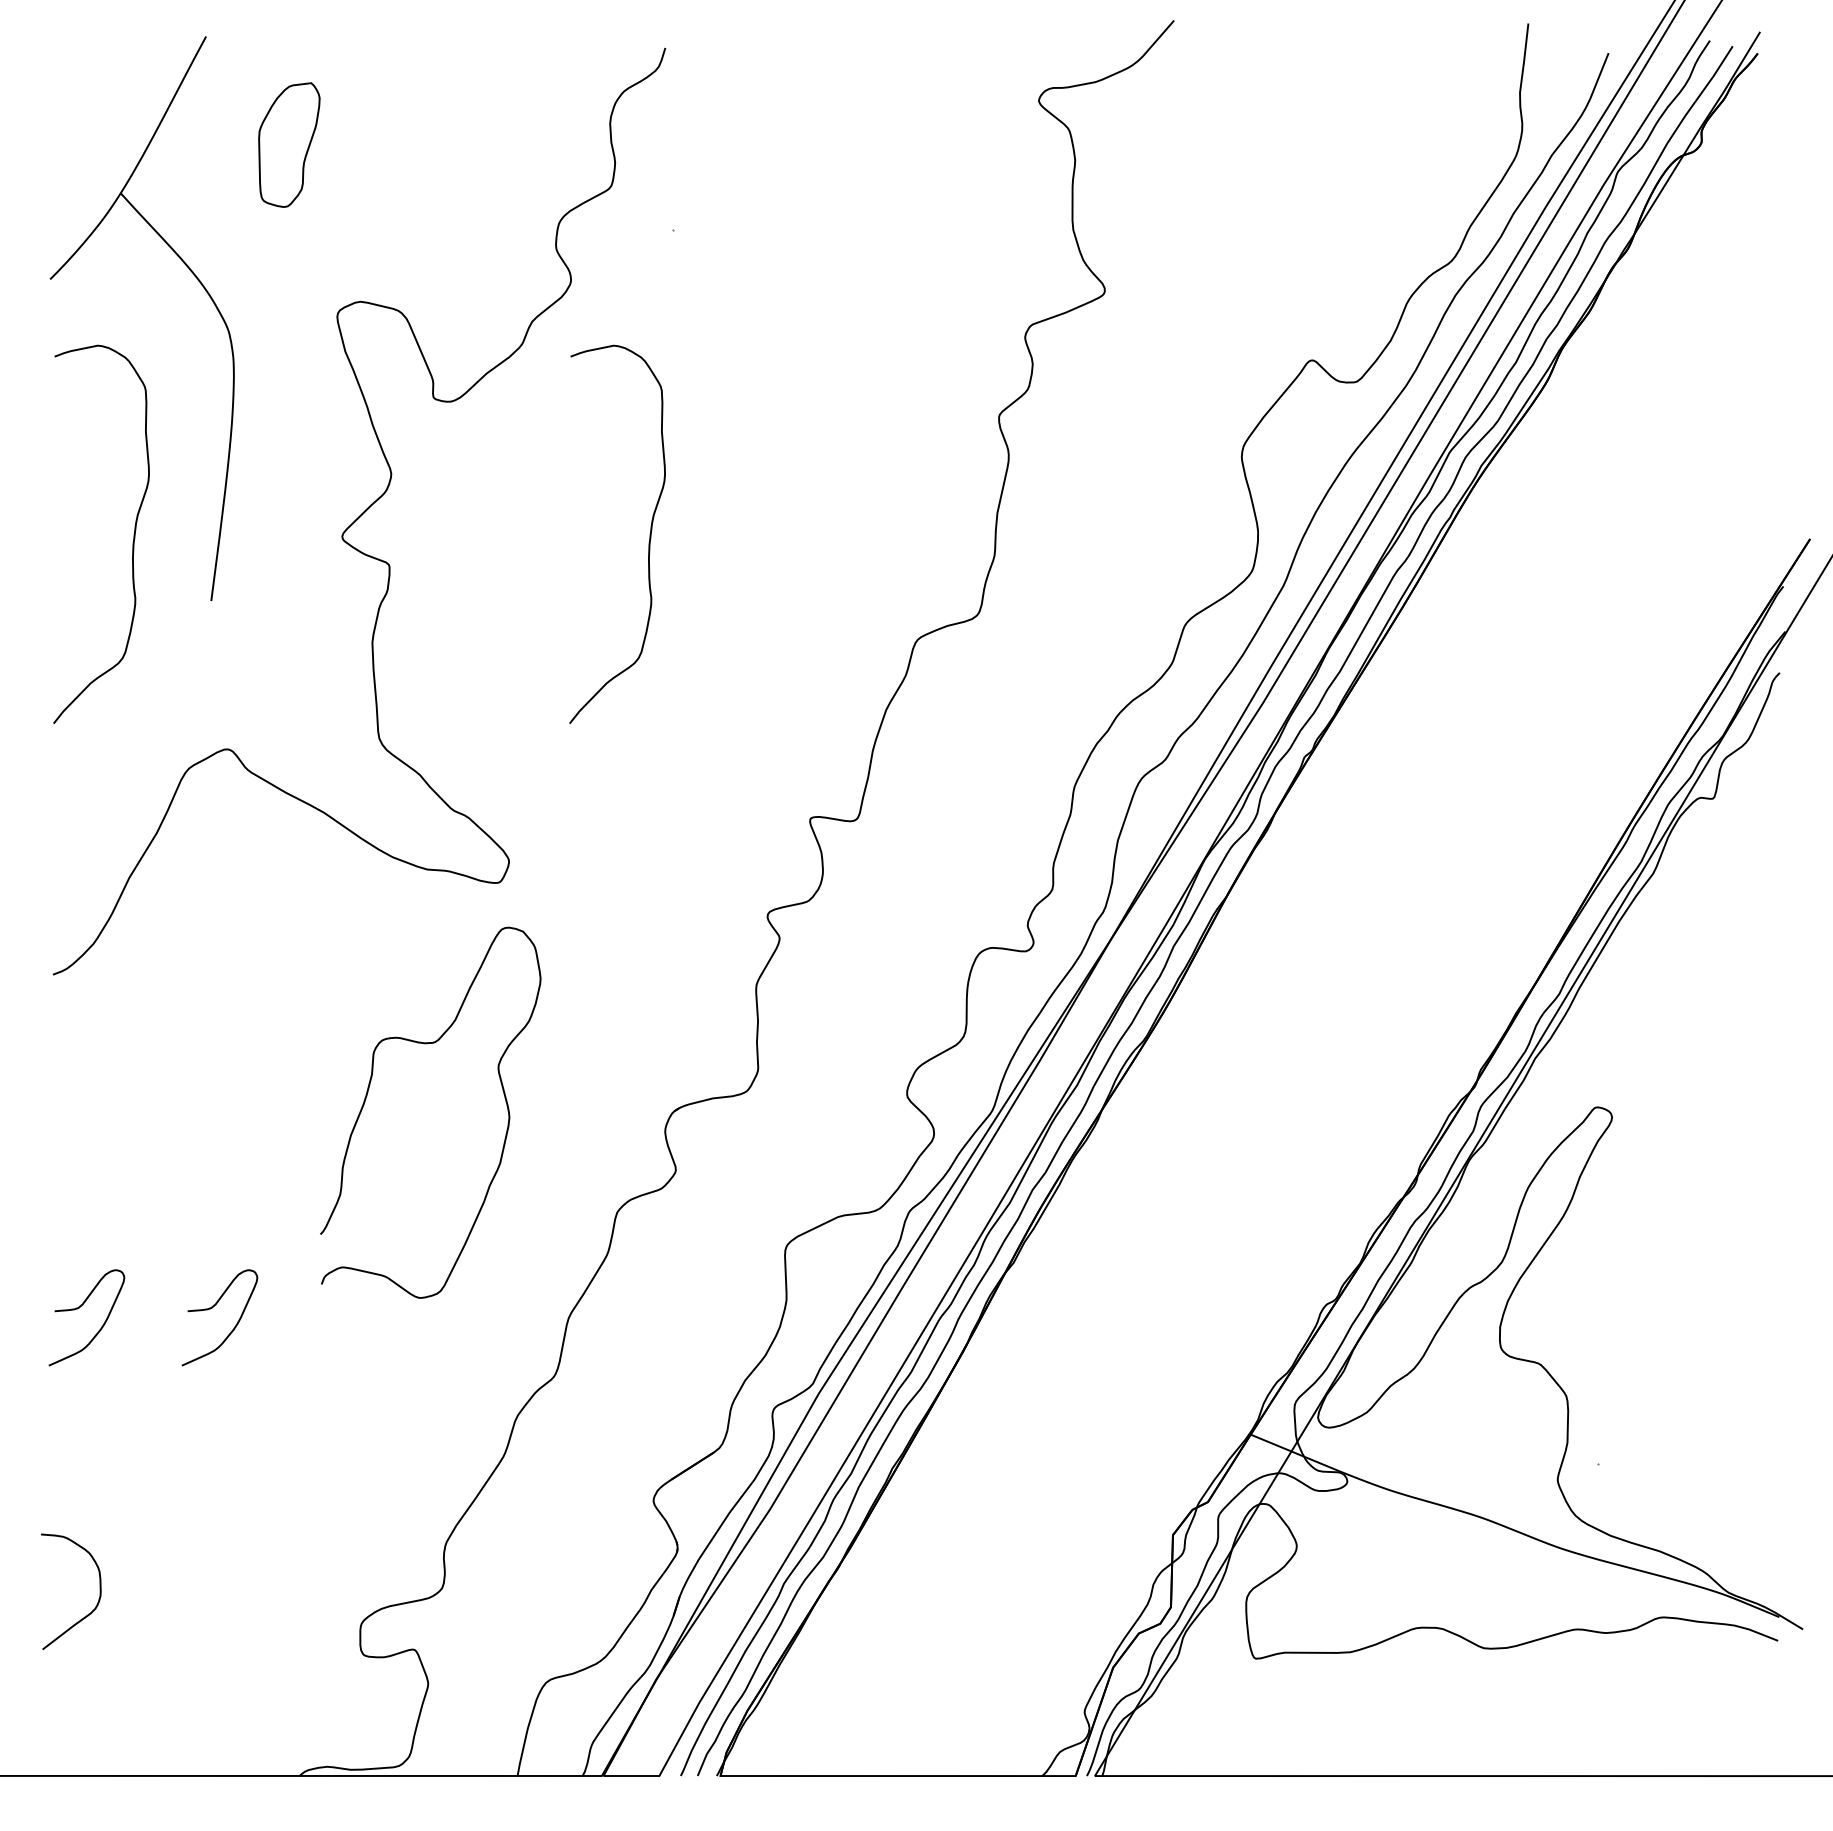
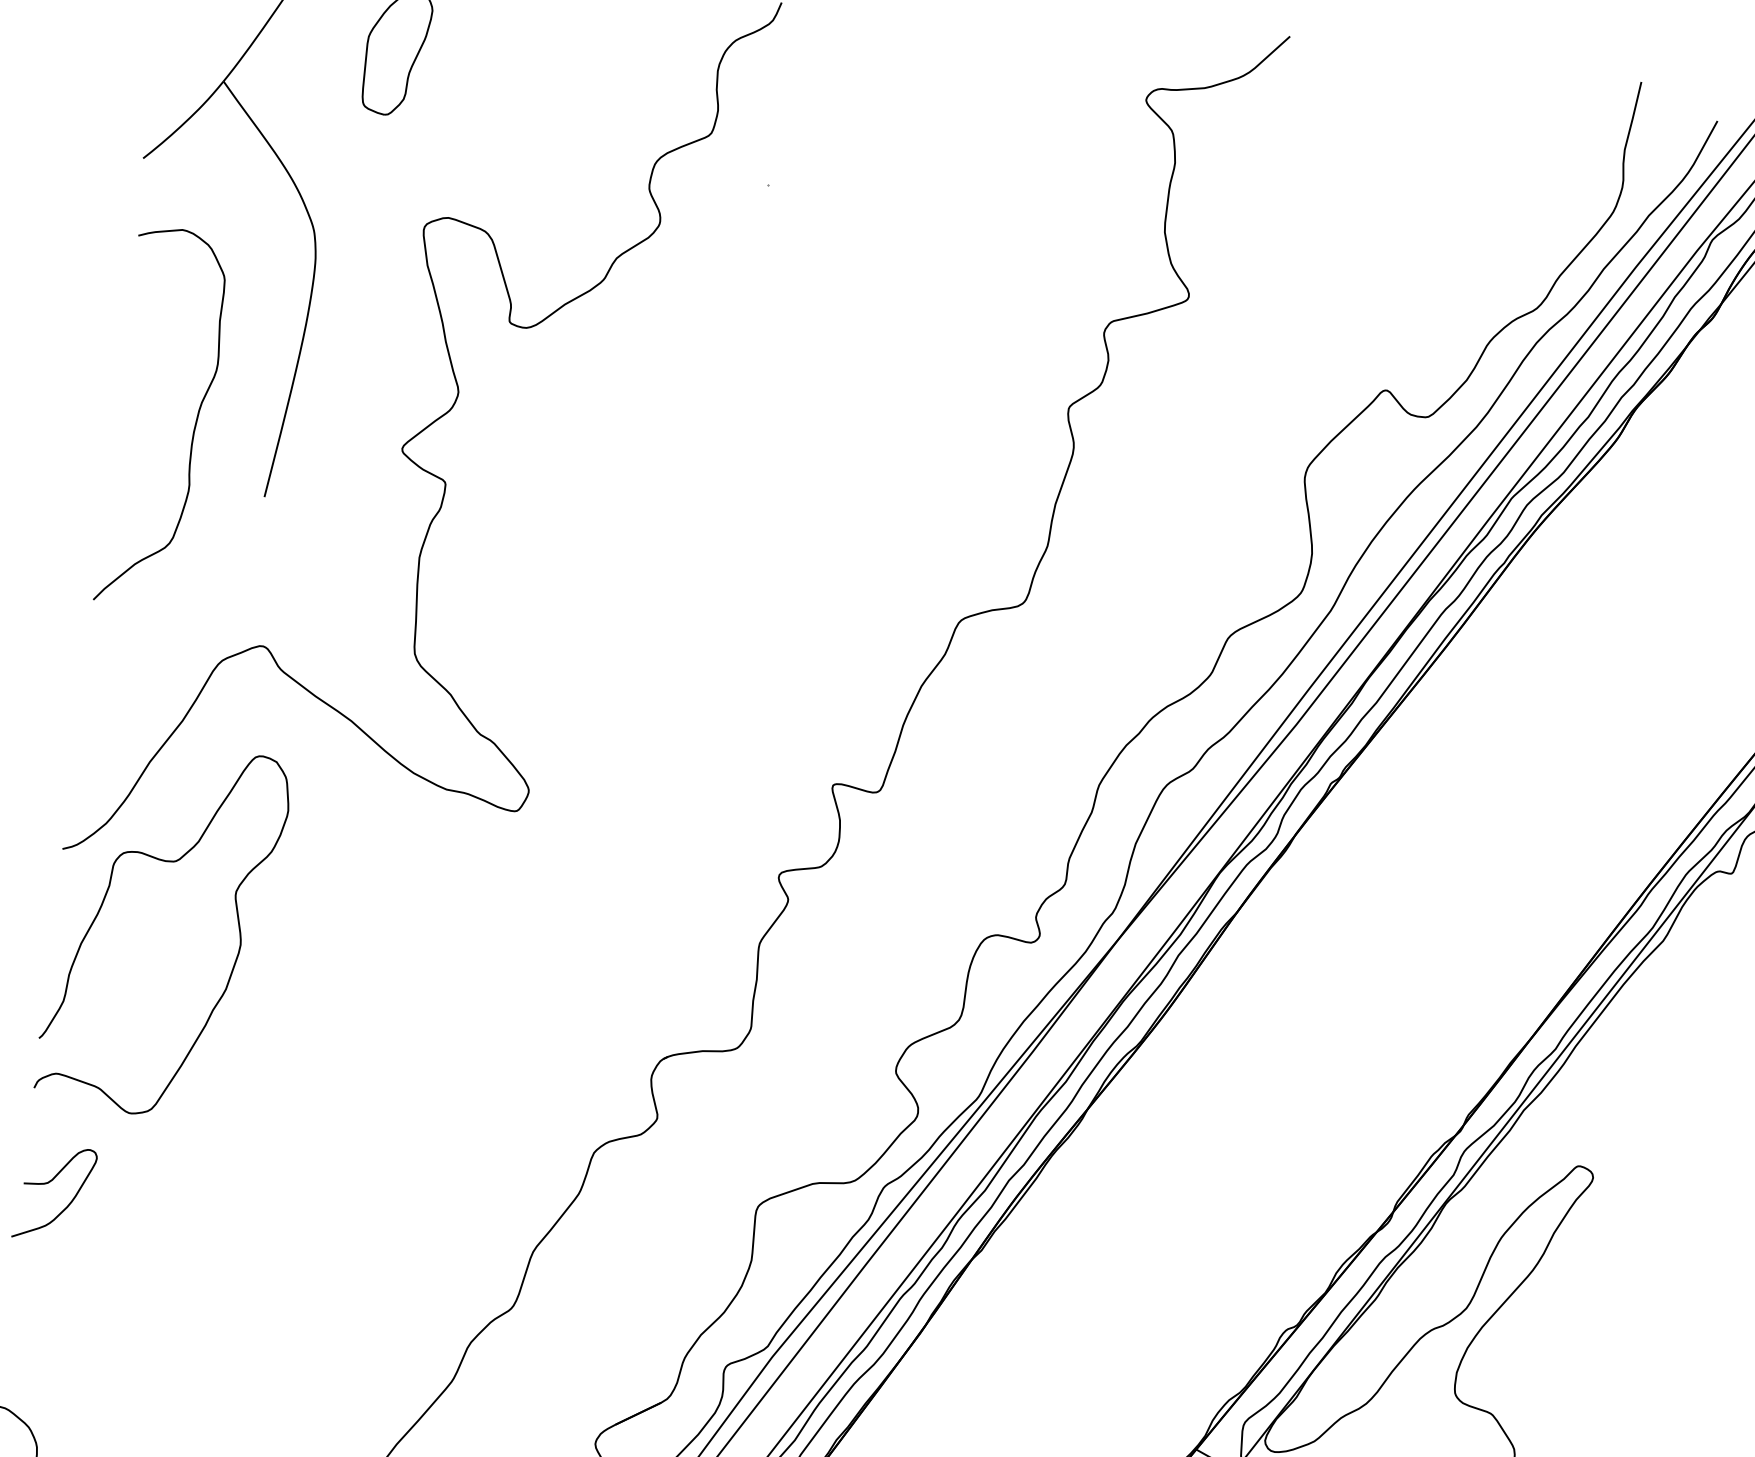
curve: (649, 534) -> (707, 483), removed
curve: (367, 1096) -> (102, 907), moved
curve: (212, 1308) -> (180, 1199), removed

